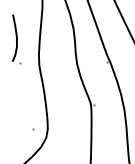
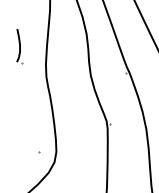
part: (16, 39) -> (19, 46), size x0.6

